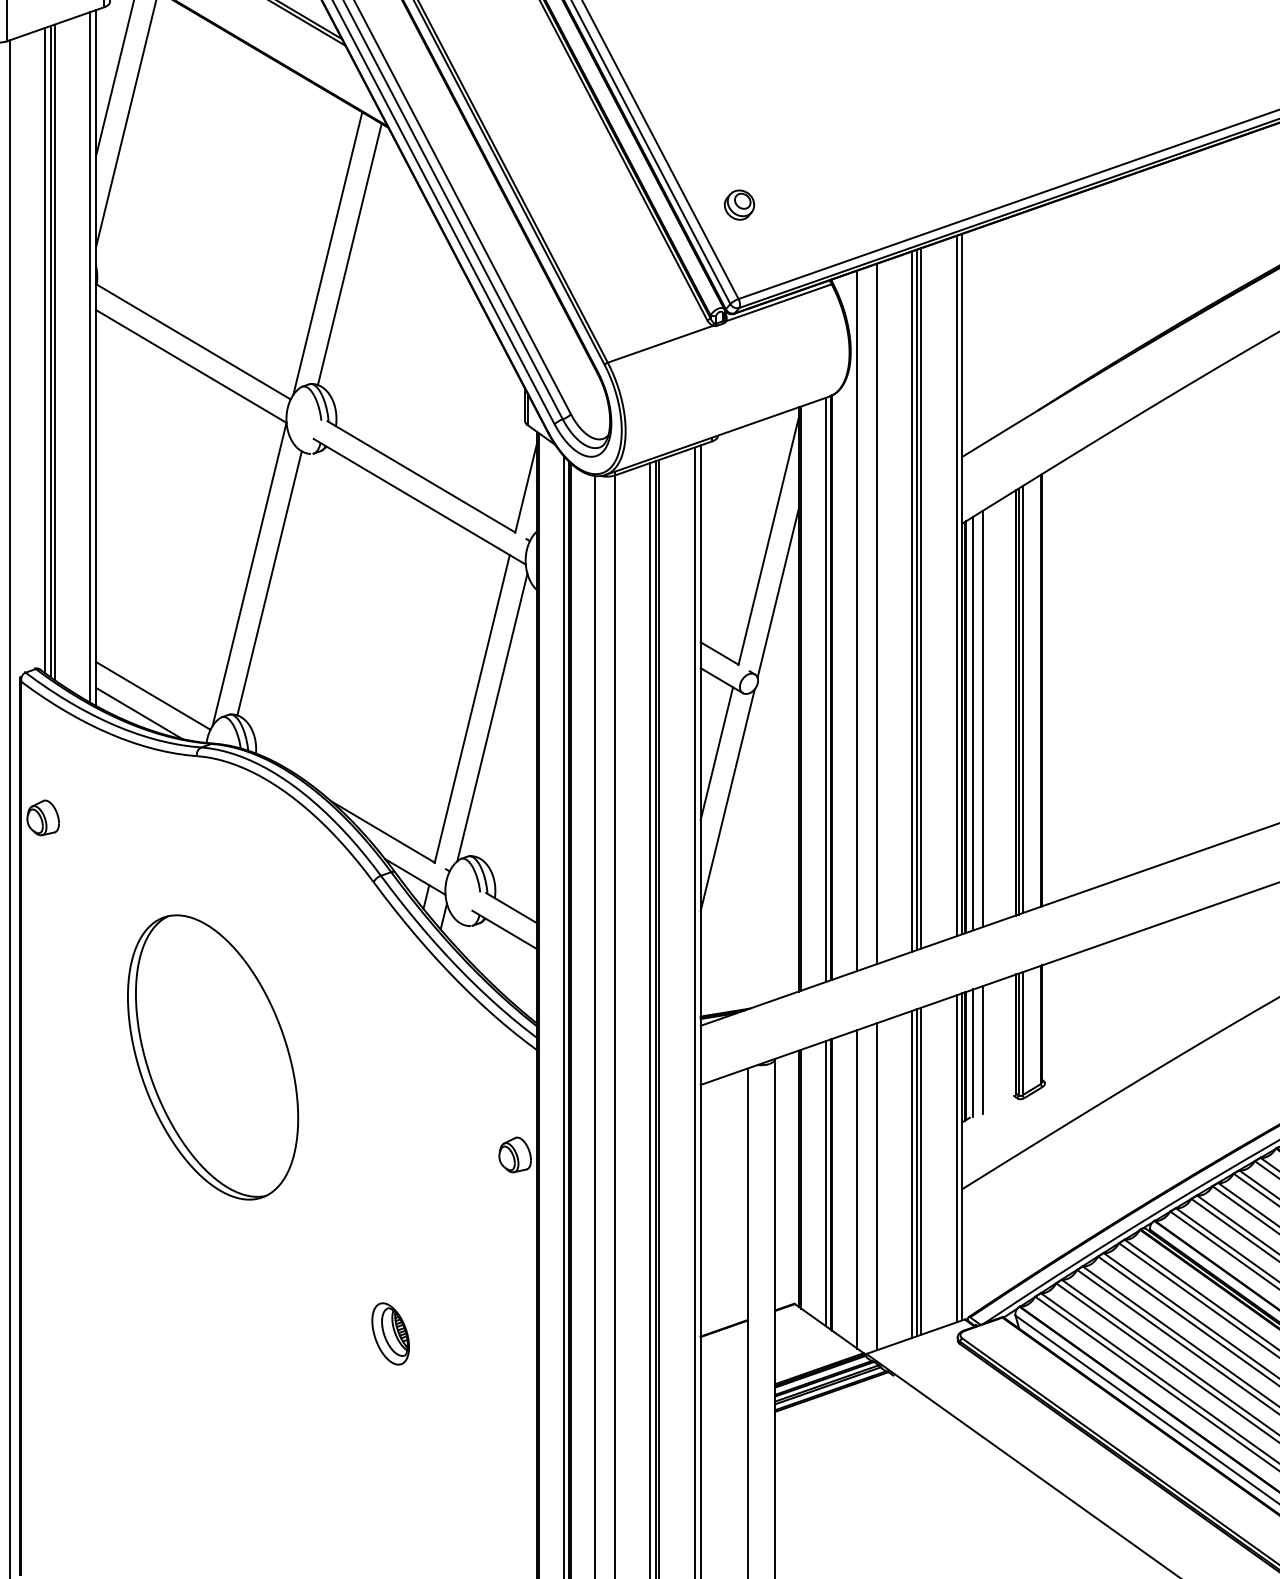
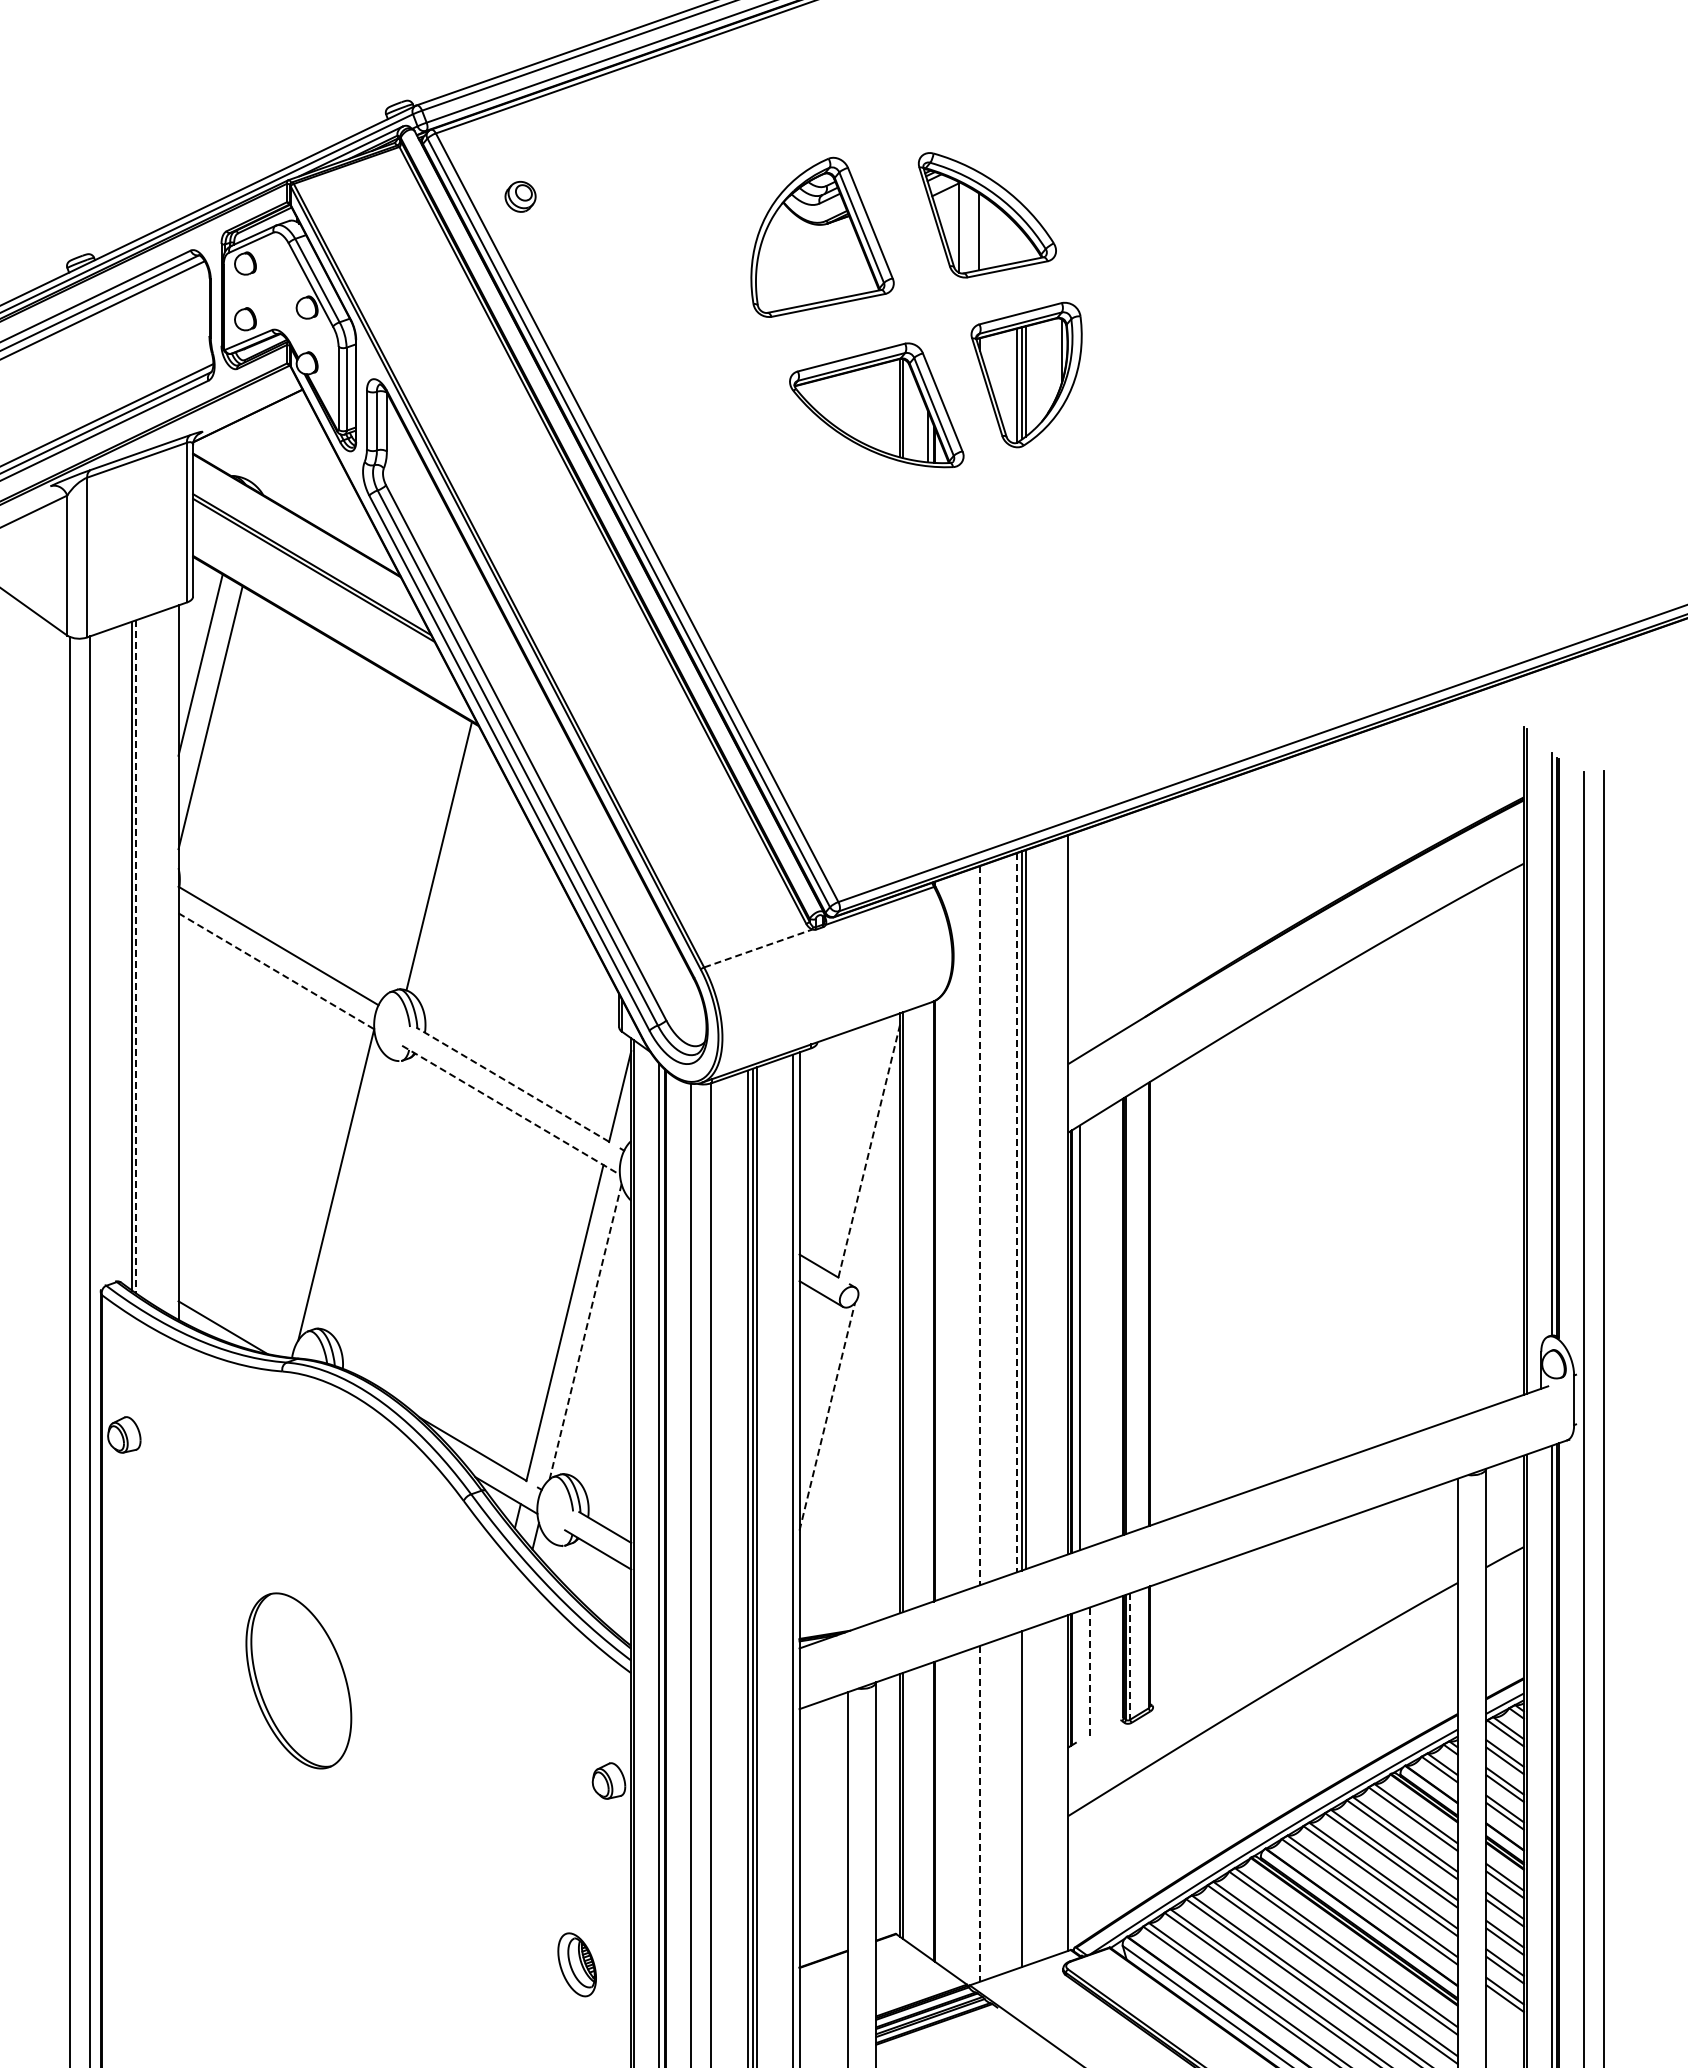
part: (739, 204) -> (839, 805), removed
line: (327, 253) -> (416, 855), removed
line: (660, 344) -> (758, 948), solid -> dashed
line: (45, 350) -> (126, 954), removed
line: (55, 353) -> (136, 957), solid -> dashed
line: (90, 356) -> (172, 961), removed
line: (191, 366) -> (276, 971), solid -> dashed
line: (421, 476) -> (512, 1084), solid -> dashed
line: (420, 502) -> (511, 1110), solid -> dashed
line: (768, 541) -> (869, 1151), solid -> dashed
line: (269, 582) -> (356, 1193), removed
line: (956, 585) -> (1062, 1196), removed
line: (778, 593) -> (879, 1204), removed
line: (911, 601) -> (1016, 1212), solid -> dashed
line: (876, 613) -> (980, 1225), solid -> dashed
line: (857, 620) -> (960, 1232), removed
line: (826, 689) -> (928, 1303), removed
line: (153, 695) -> (237, 1309), removed
line: (1022, 699) -> (1130, 1313), removed
line: (492, 717) -> (585, 1331), solid -> dashed
line: (983, 718) -> (1089, 1332), removed
line: (716, 753) -> (815, 1368), removed
line: (727, 799) -> (827, 1416), solid -> dashed
line: (1022, 1034) -> (1130, 1657), solid -> dashed
line: (983, 1050) -> (1089, 1673), solid -> dashed
line: (973, 1053) -> (1079, 1676), removed
part: (212, 1057) -> (298, 1680), size x0.6
line: (956, 1158) -> (1062, 1784), removed
line: (920, 1171) -> (1025, 1797), removed
line: (911, 1174) -> (1016, 1801), removed
line: (826, 1183) -> (928, 1810), removed
line: (876, 1186) -> (980, 1813), solid -> dashed
line: (857, 1188) -> (960, 1815), removed
part: (390, 1333) -> (576, 1964), moved

